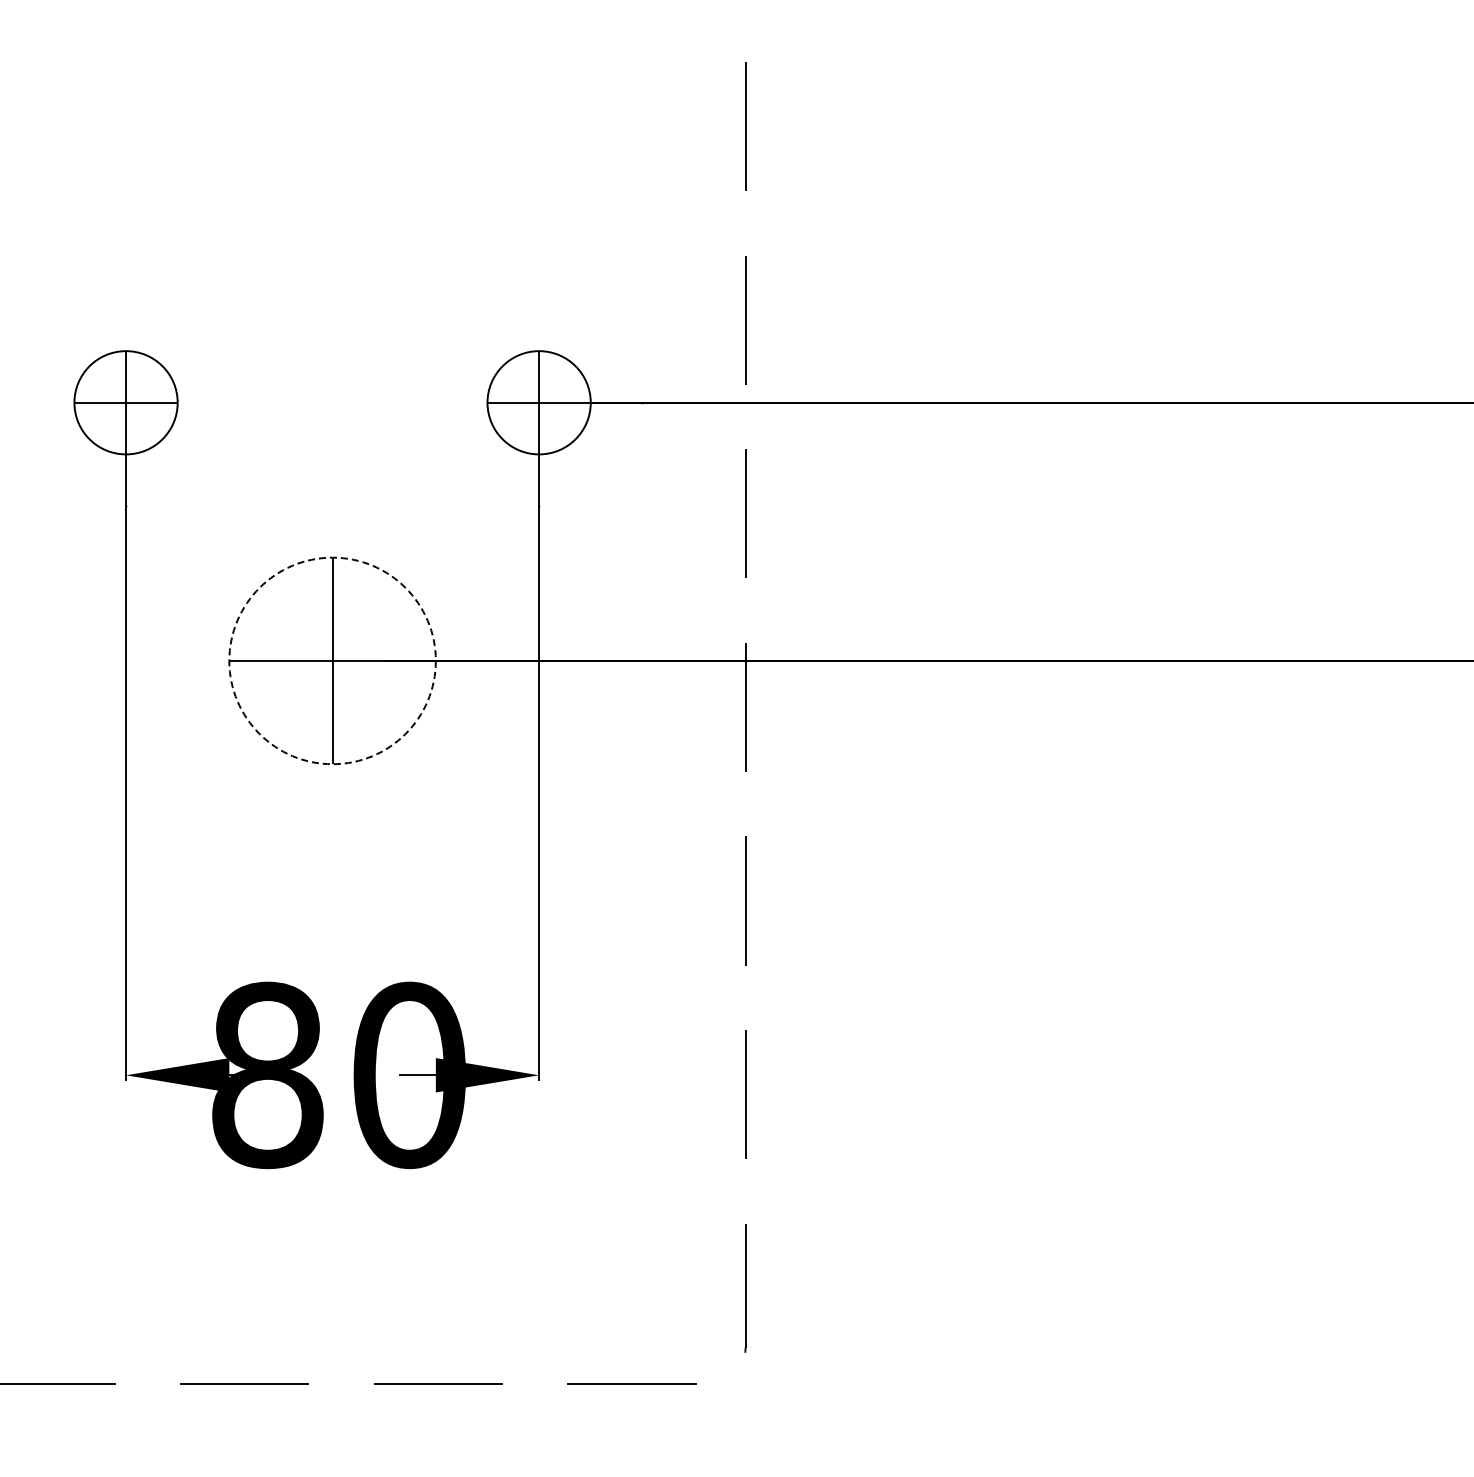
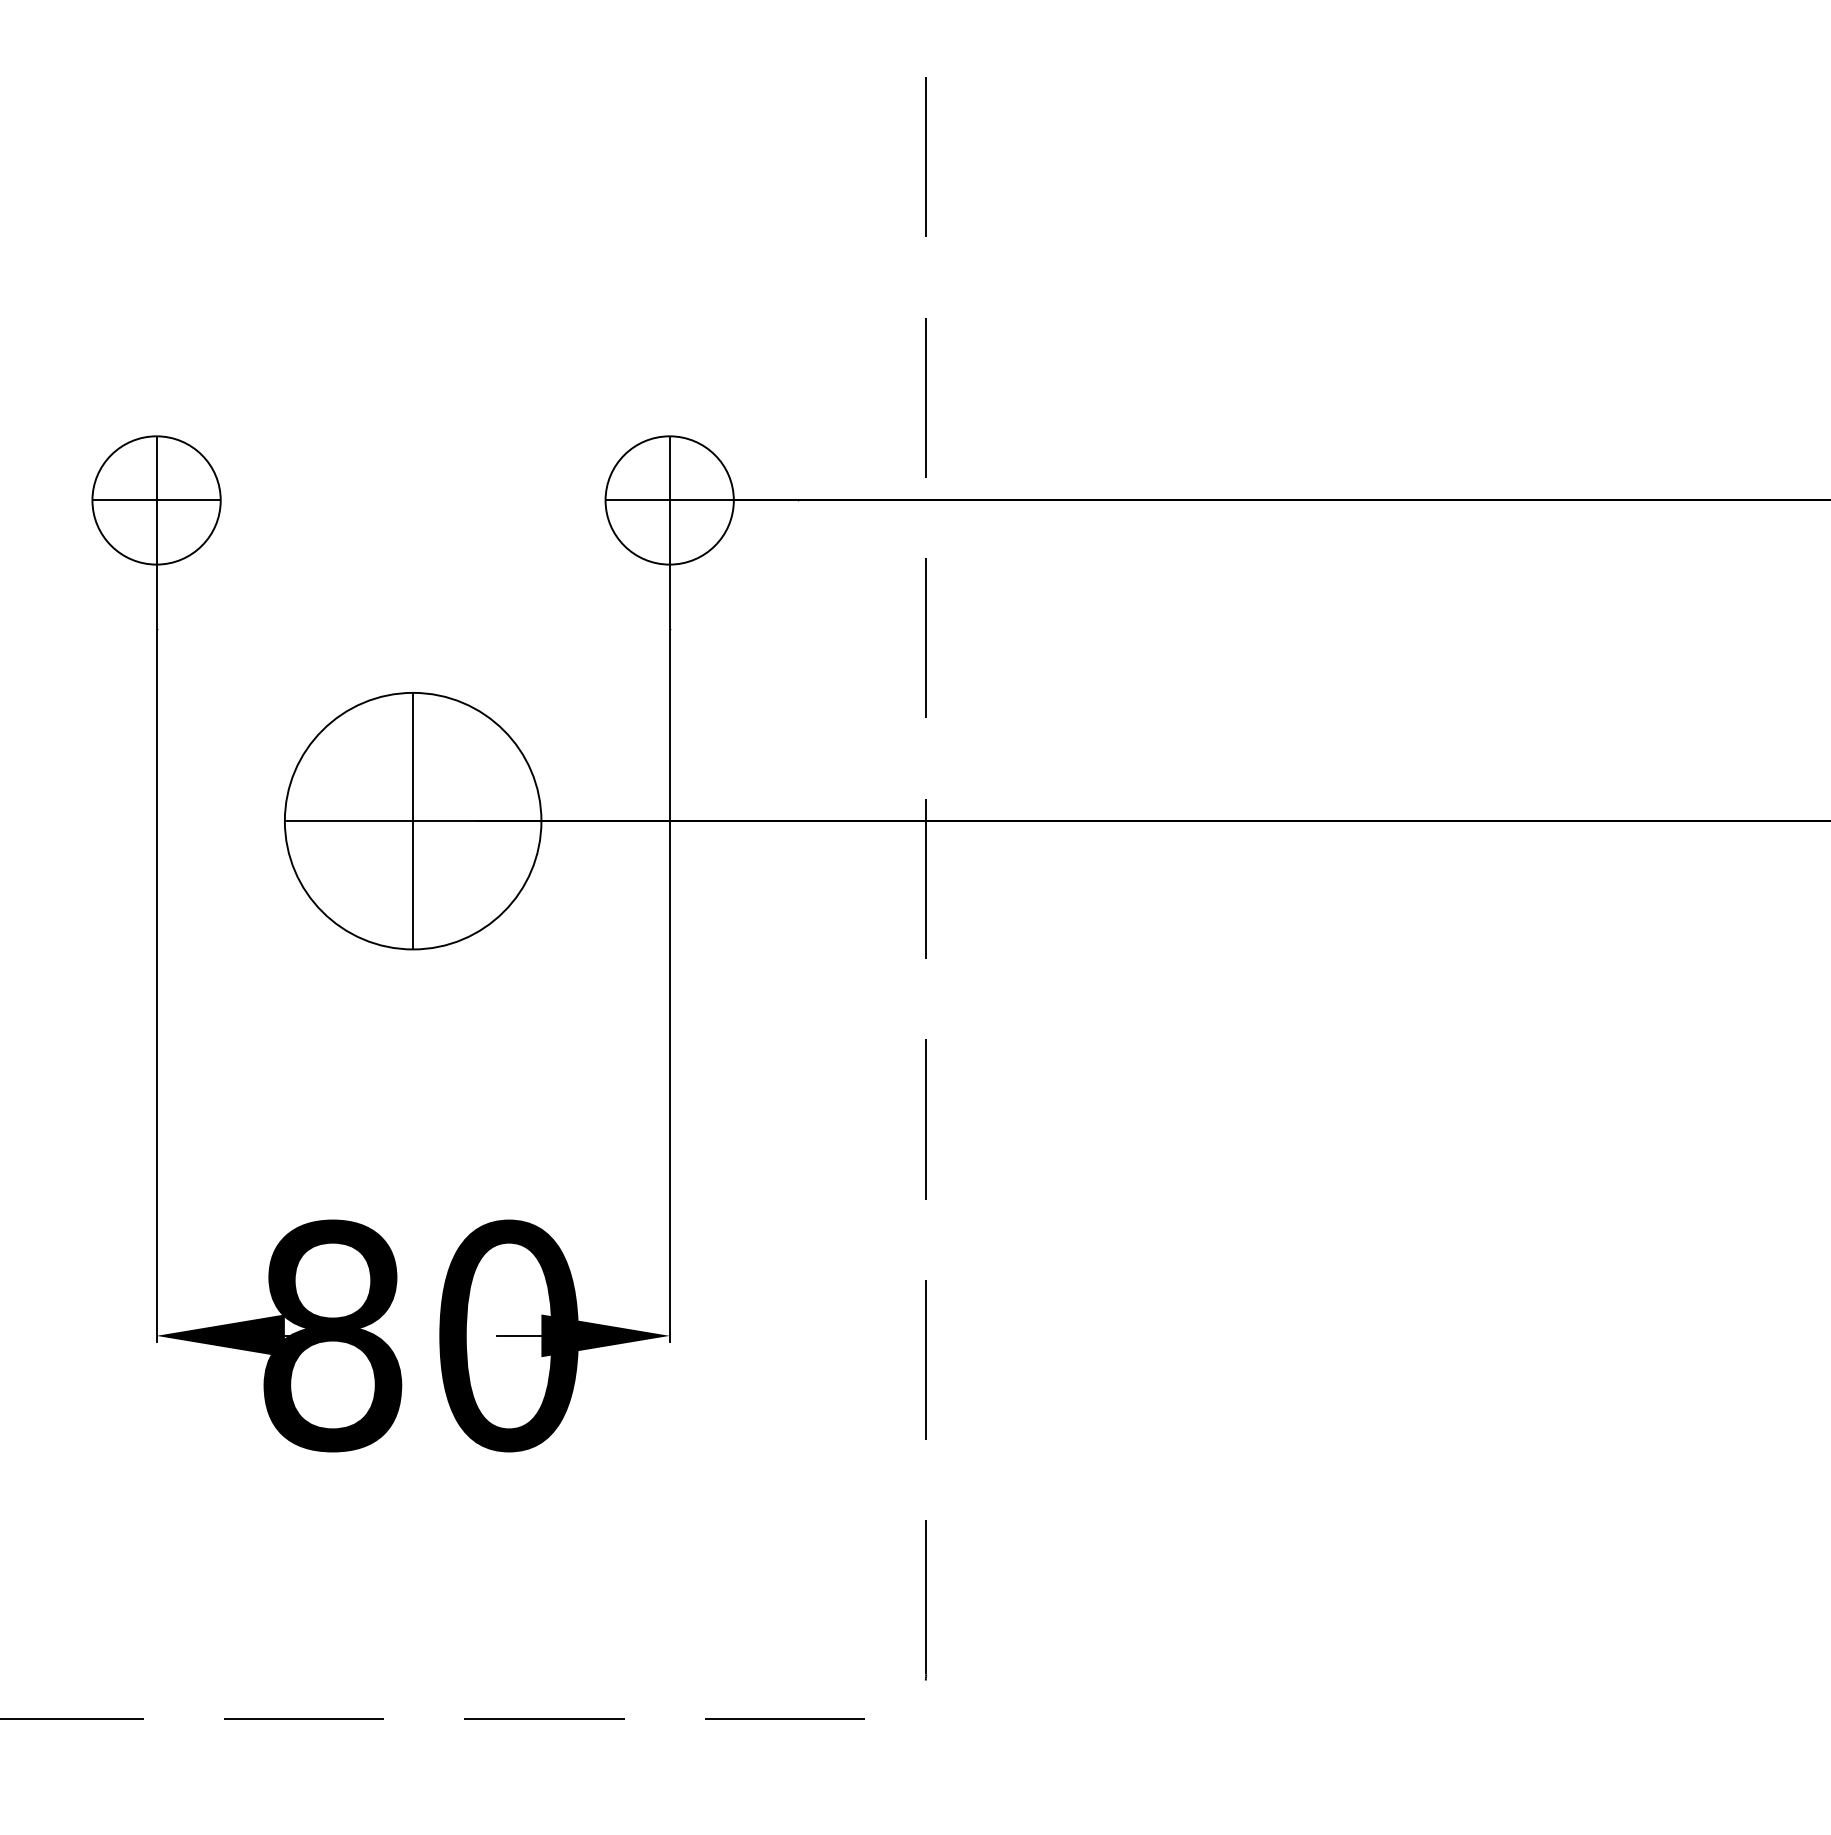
circle: (332, 660) -> (413, 820), dashed -> solid

